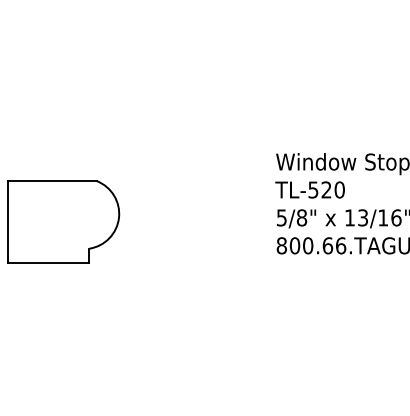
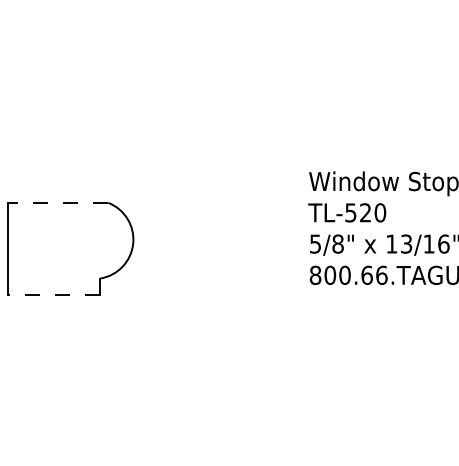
line: (52, 181) -> (58, 203), solid -> dashed
line: (48, 263) -> (54, 295), solid -> dashed

